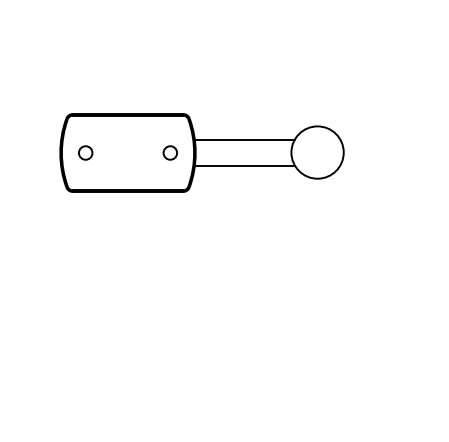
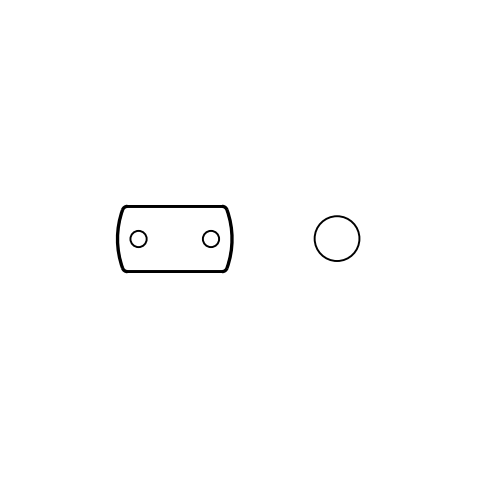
line: (244, 139) -> (274, 227), removed
circle: (85, 152) -> (138, 238), size x1.4
circle: (169, 152) -> (210, 238), size x1.4
line: (244, 166) -> (274, 250), removed

